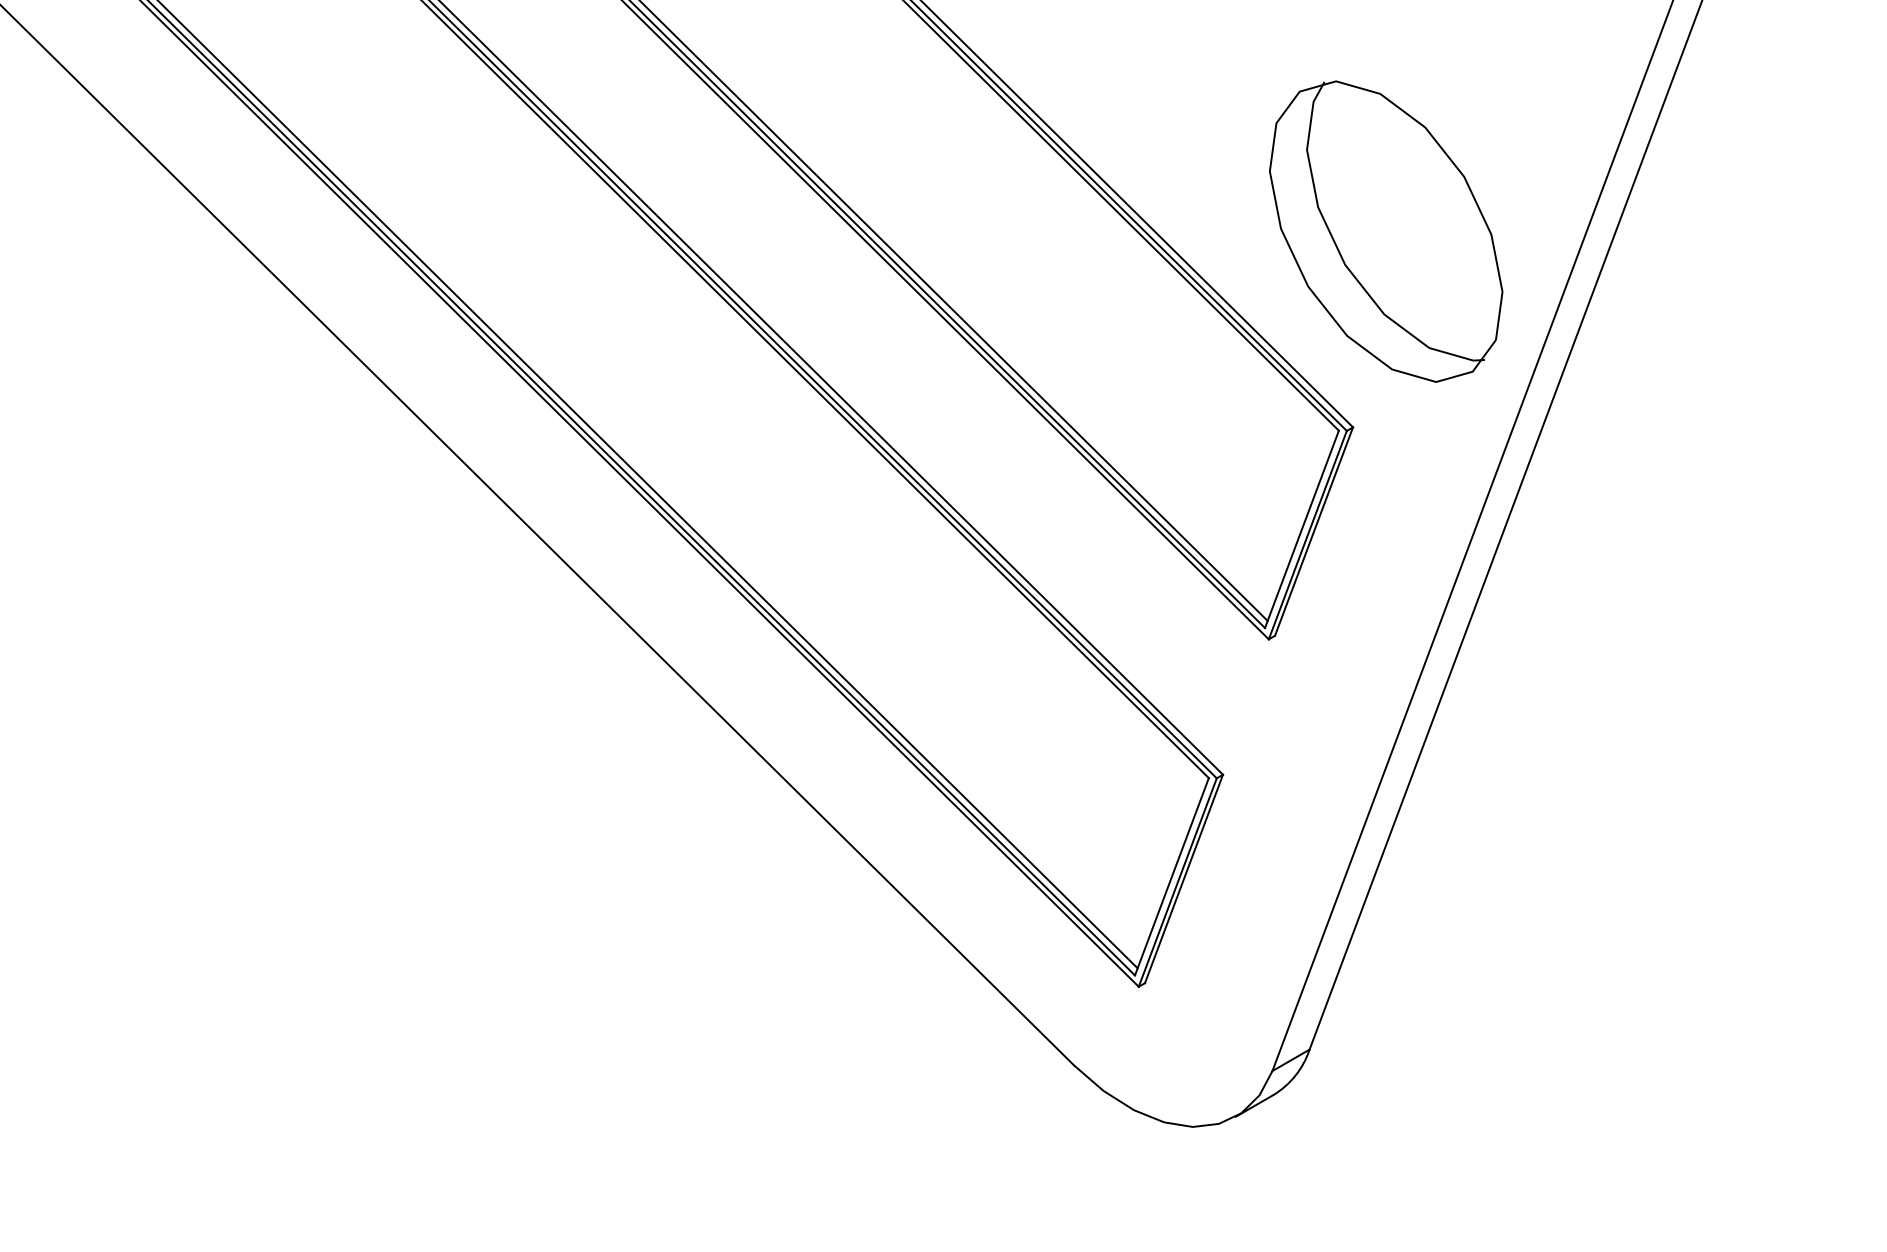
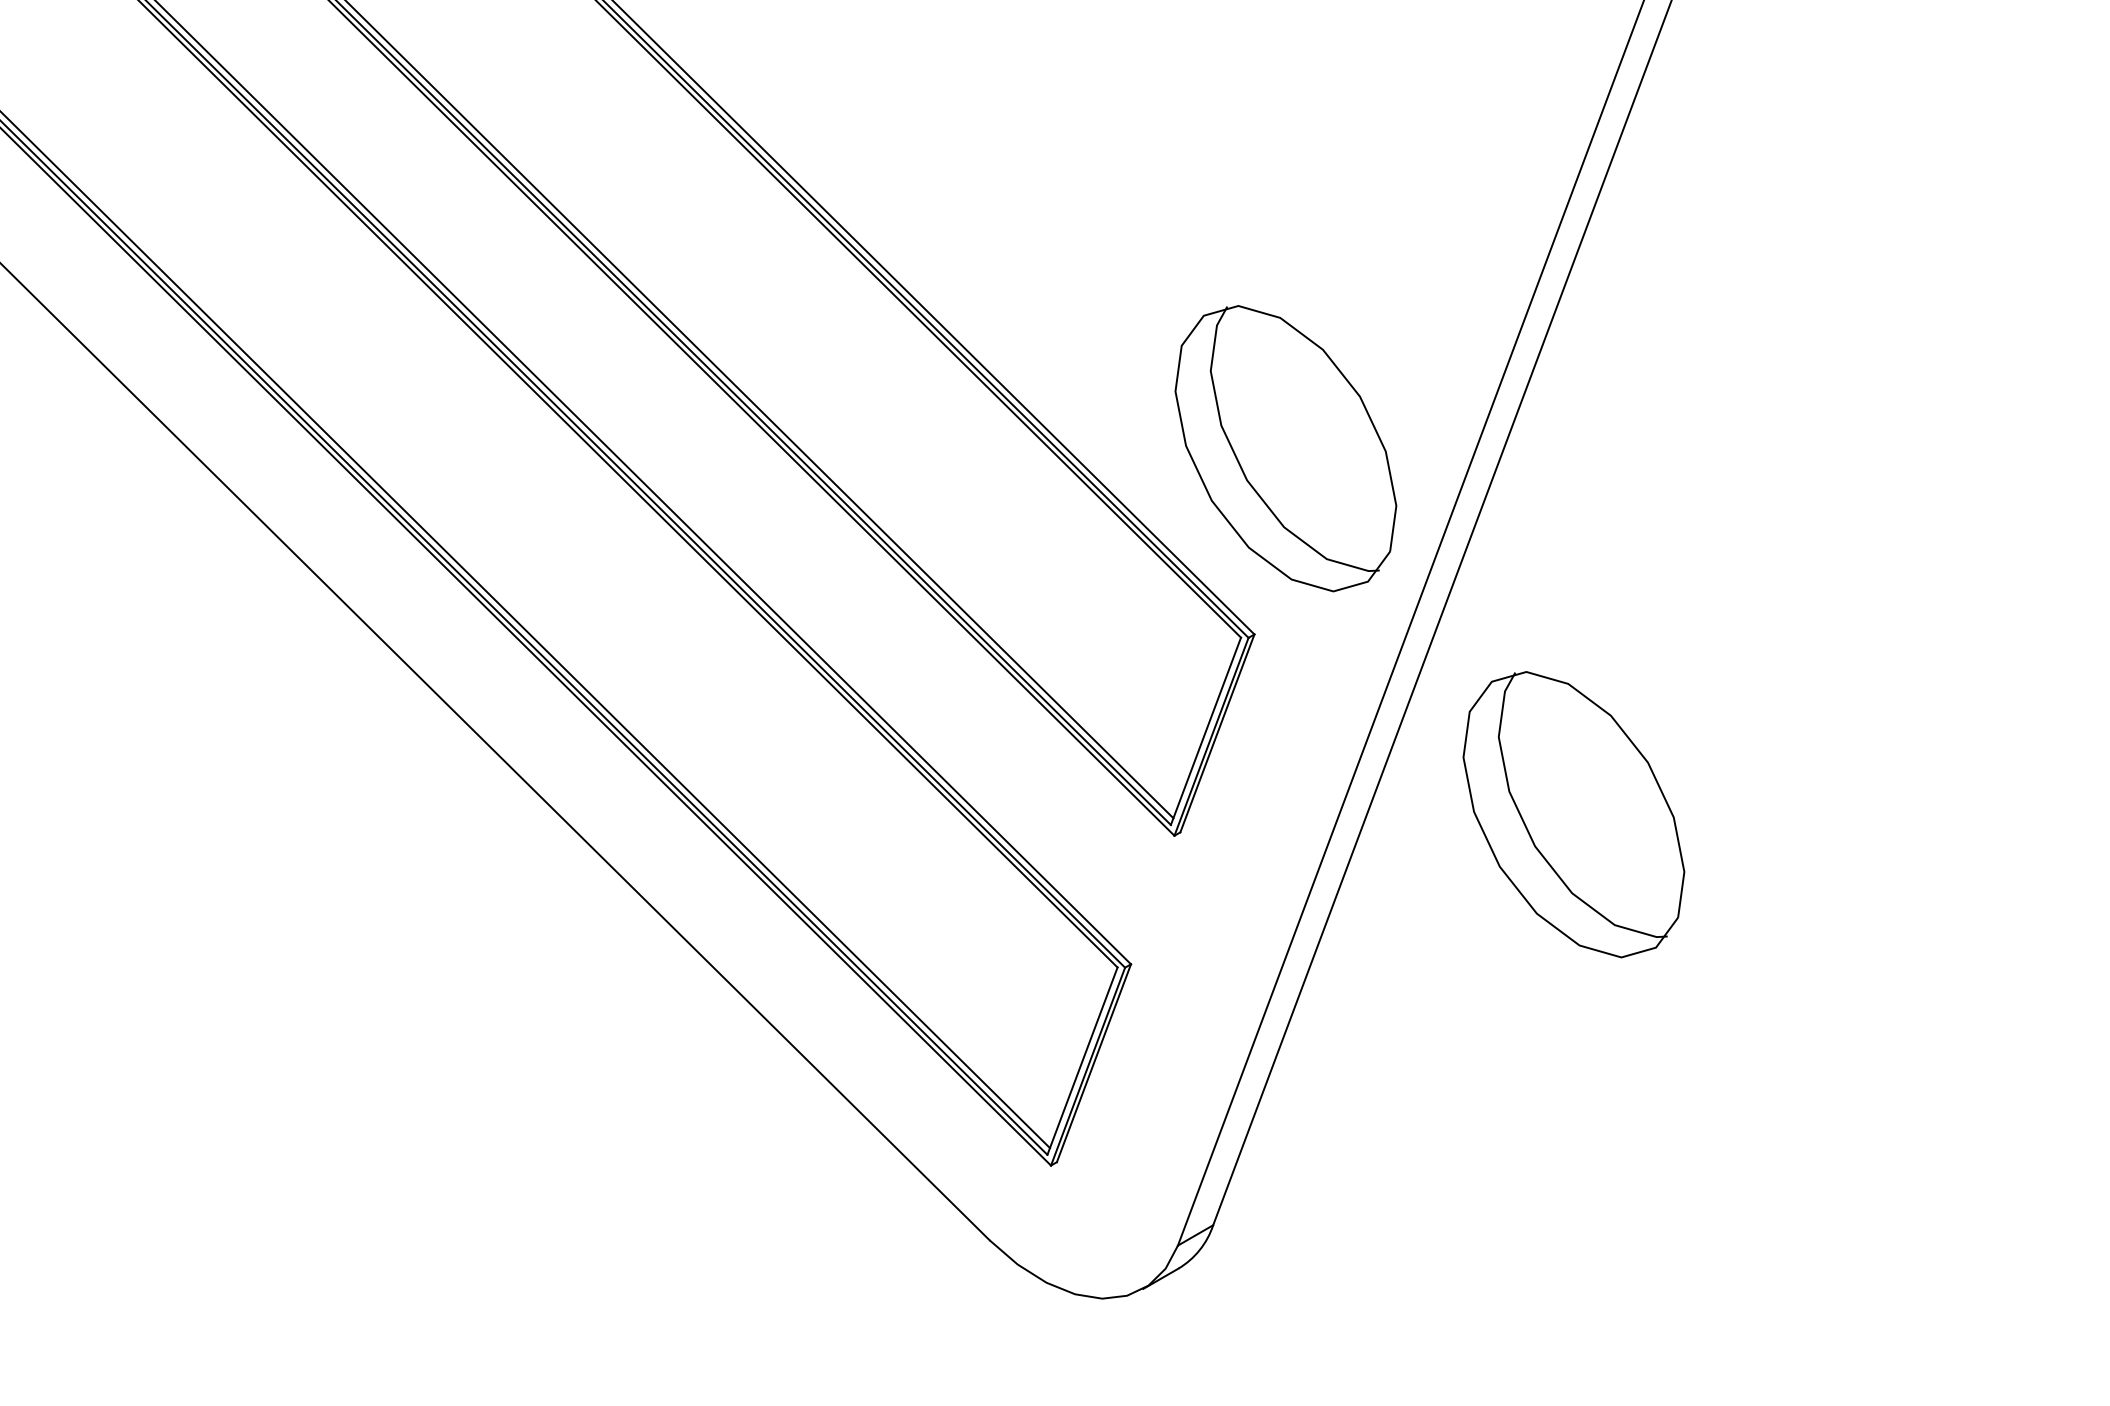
part: (1689, 616) -> (1573, 814), added

